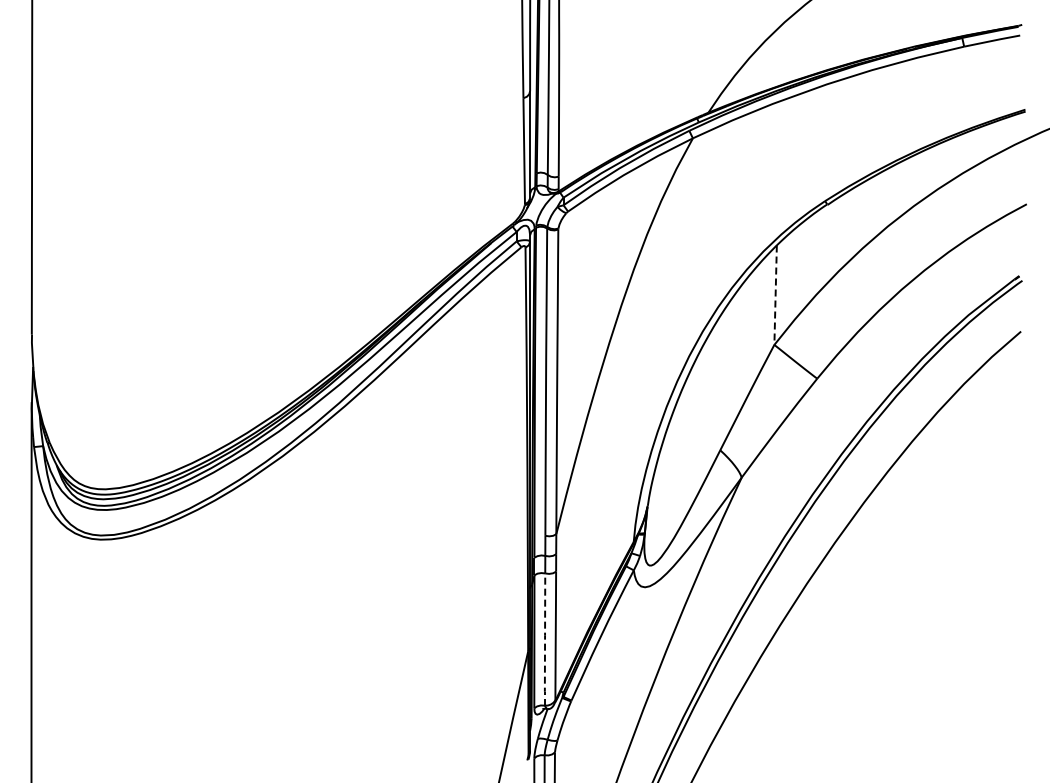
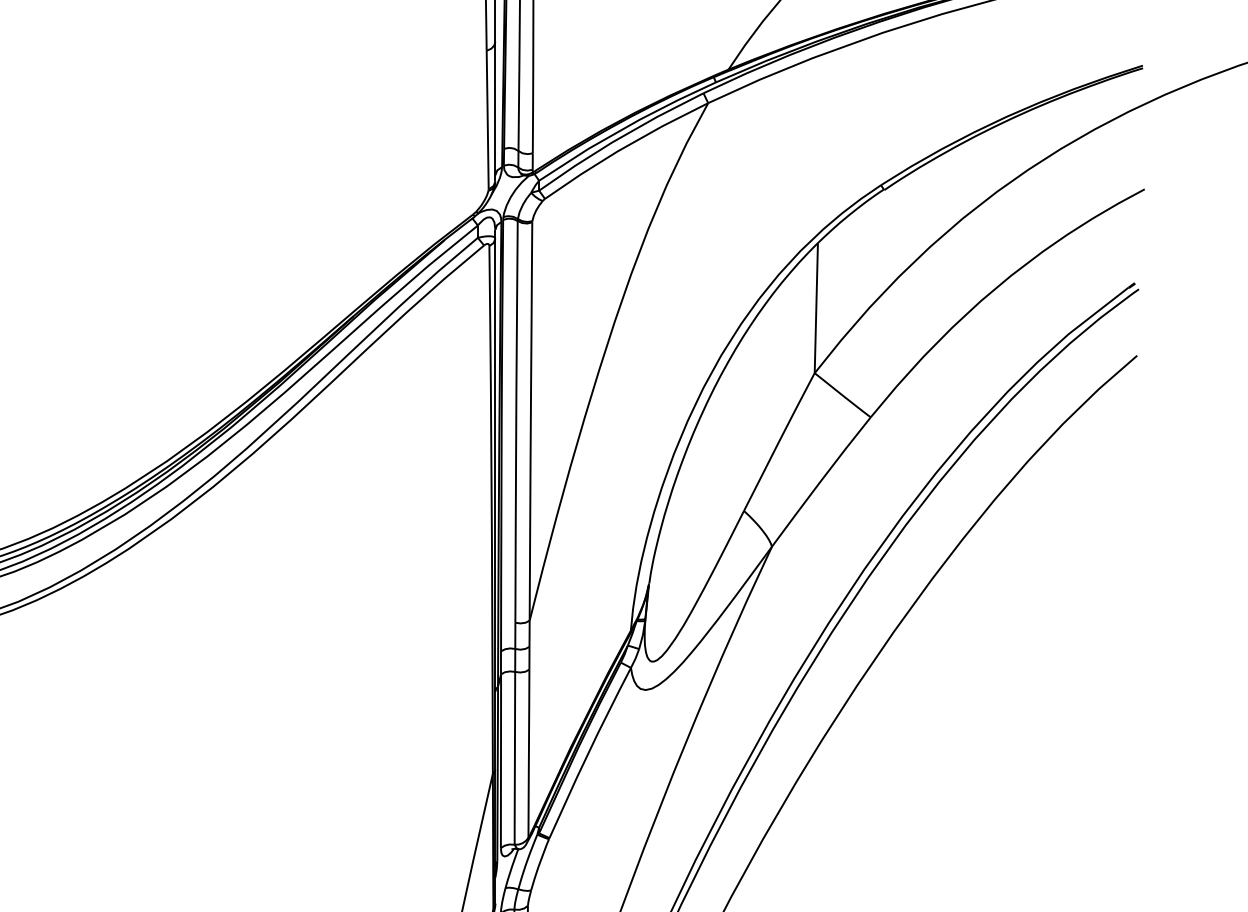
line: (775, 295) -> (816, 308), dashed -> solid
line: (545, 639) -> (515, 758), dashed -> solid

